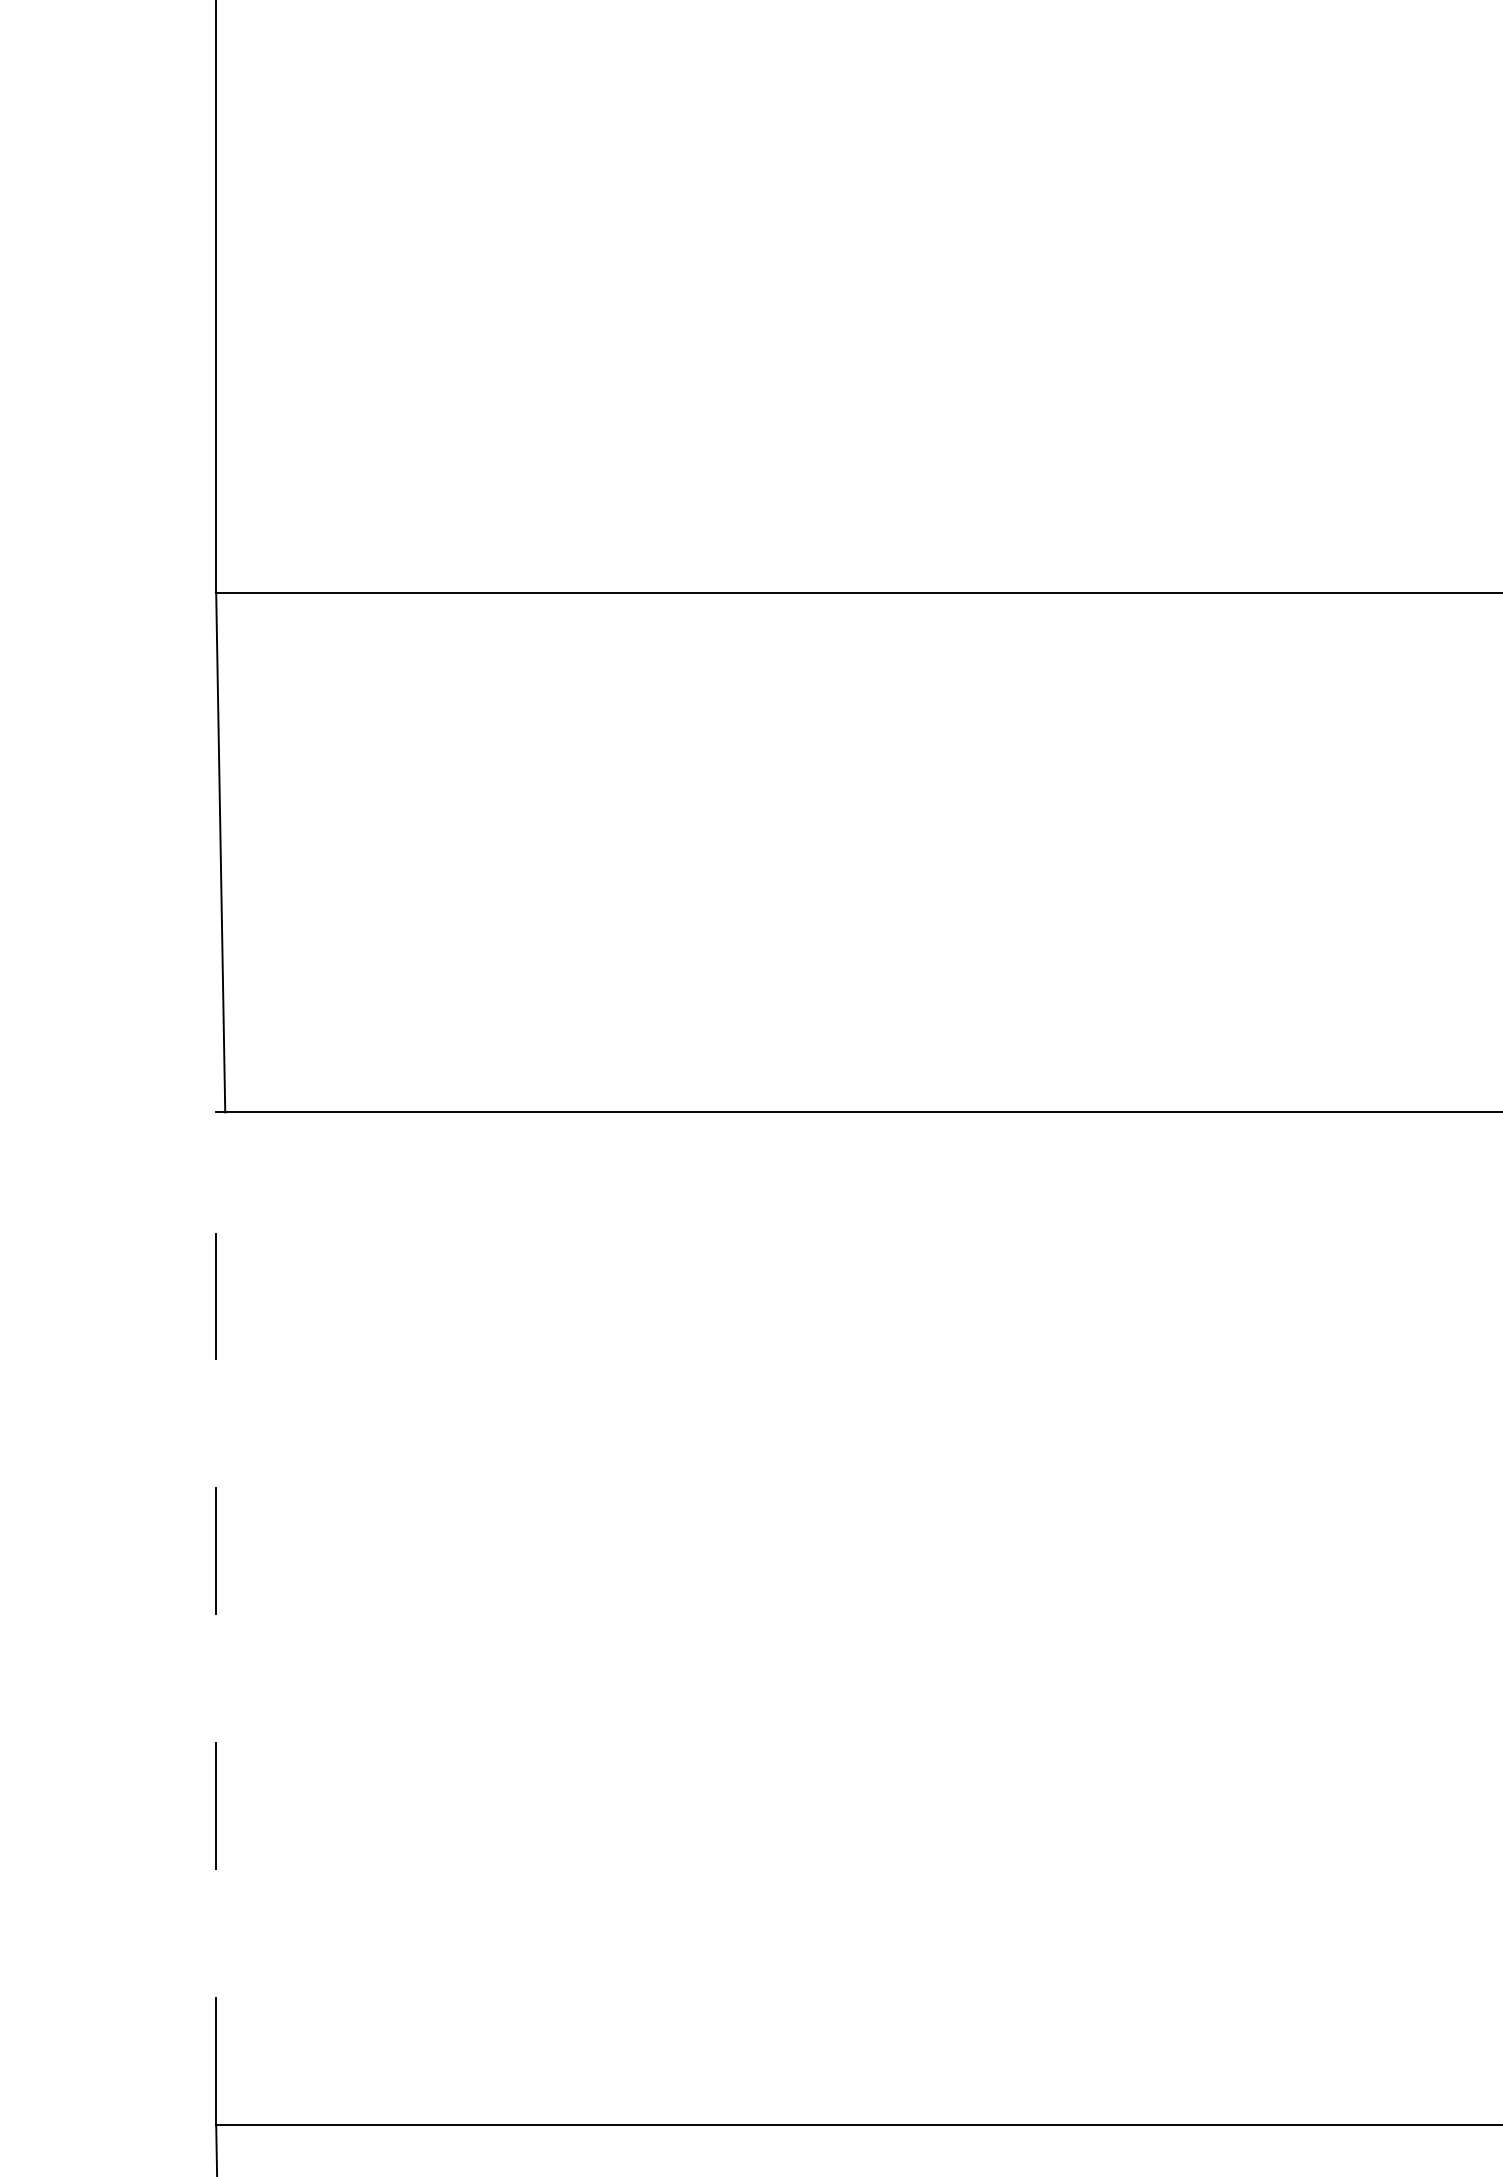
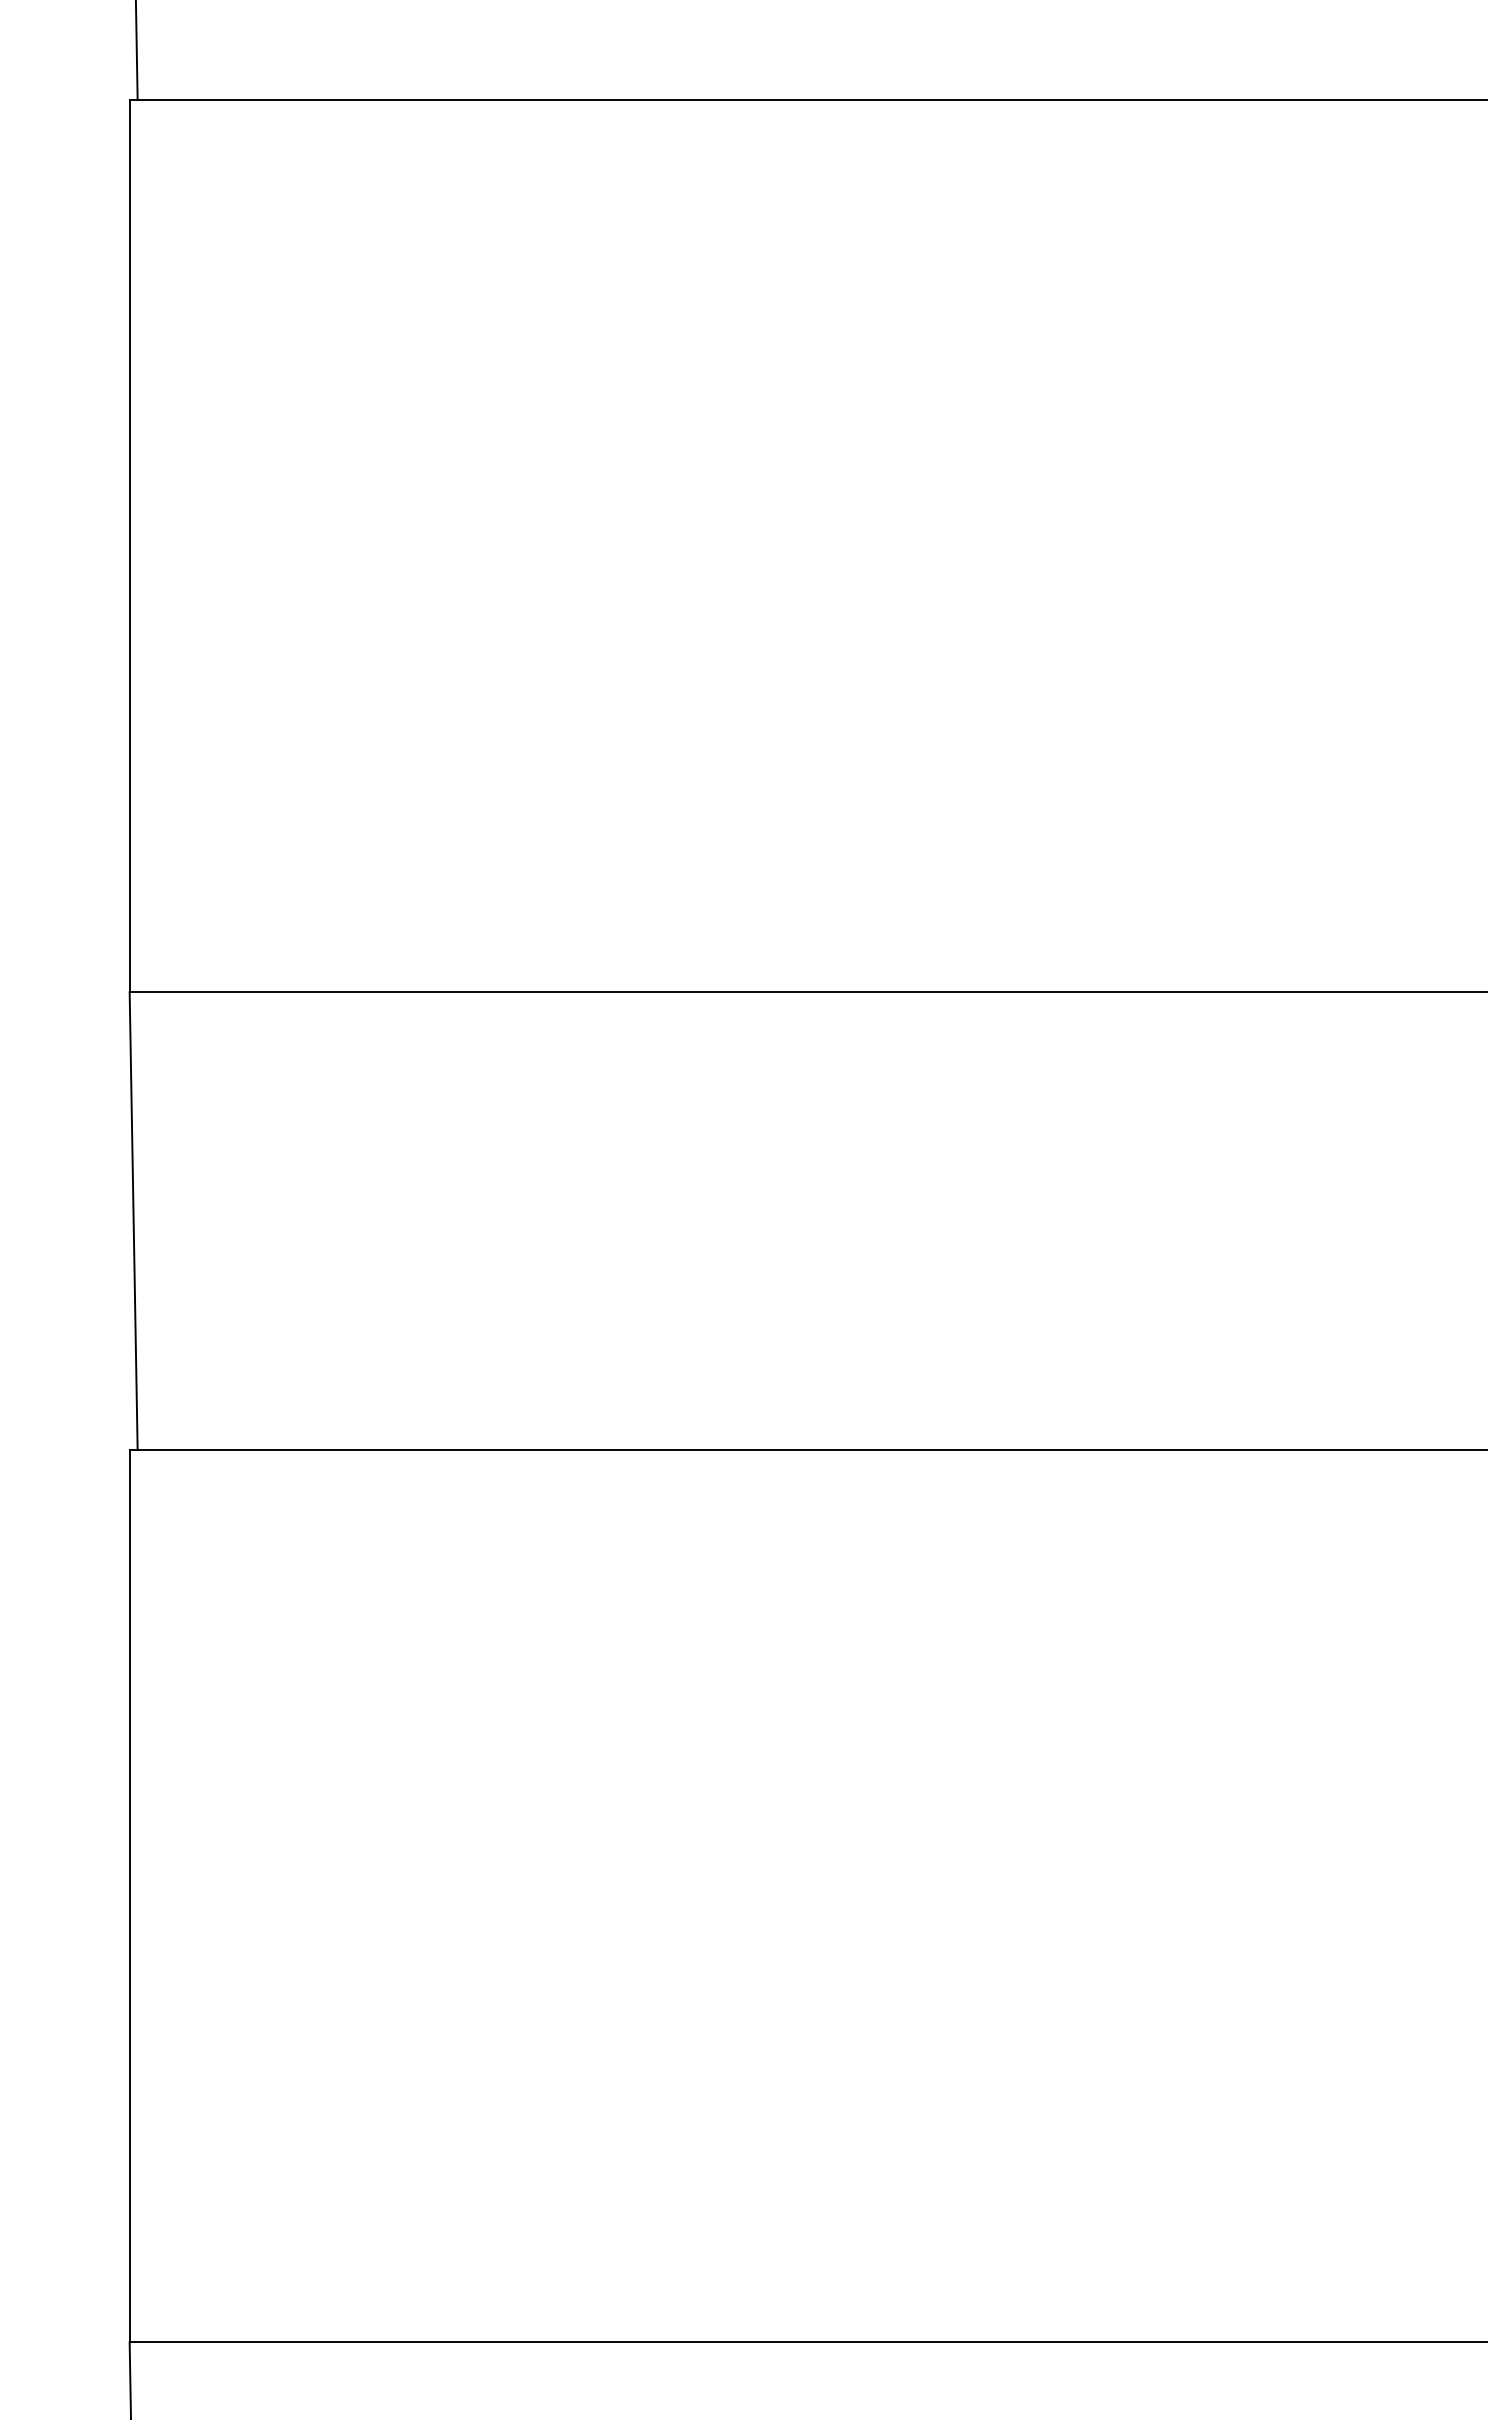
line: (216, 1617) -> (129, 1895), dashed -> solid

